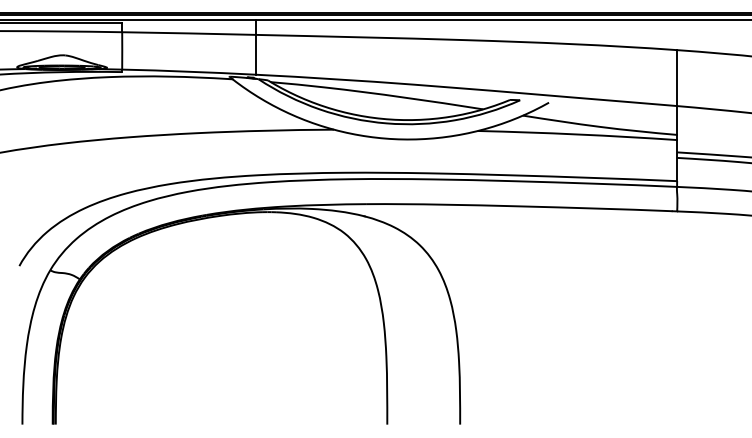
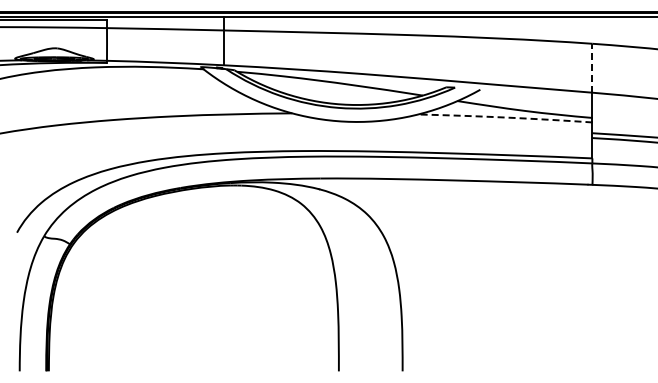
line: (677, 77) -> (592, 67), solid -> dashed
arc: (577, 134) -> (505, 117), solid -> dashed

